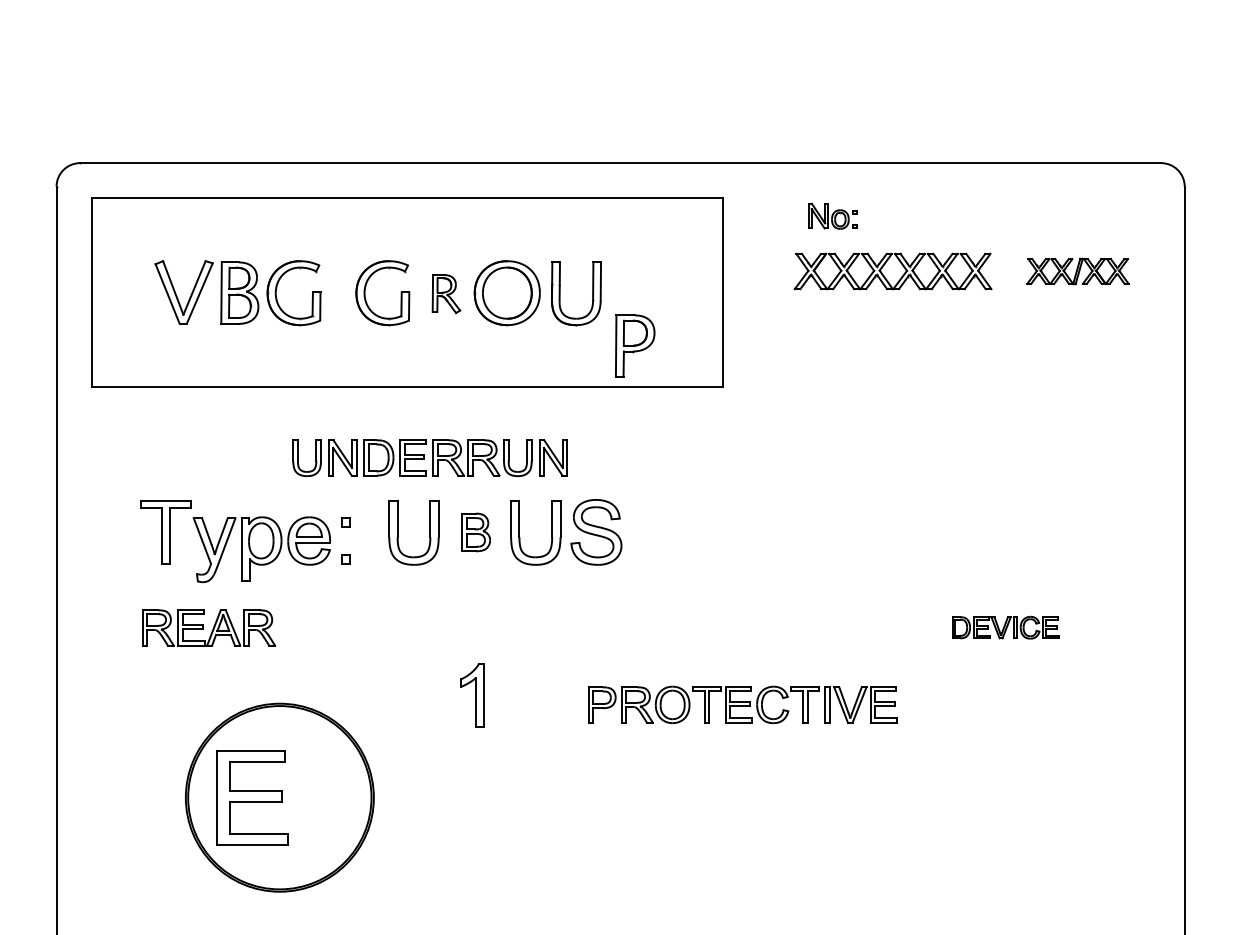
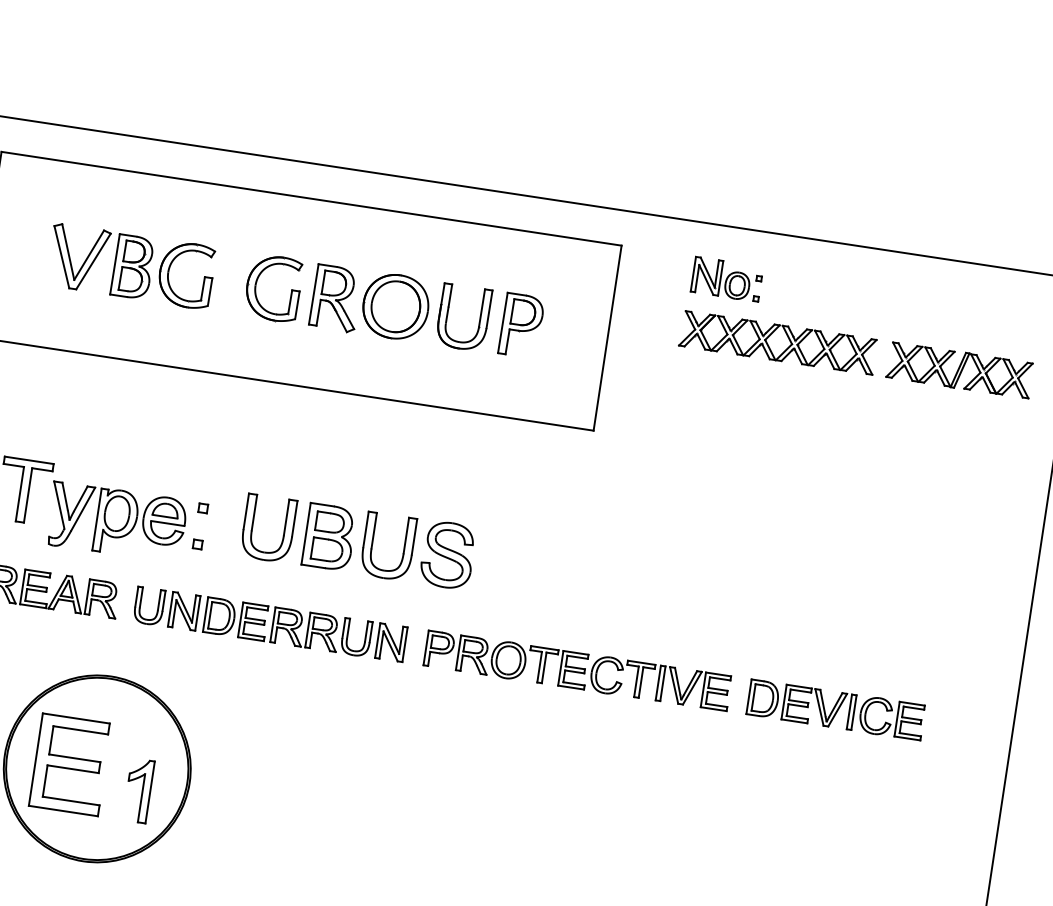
part: (832, 216) -> (726, 279), size x1.43
part: (1077, 271) -> (959, 370), size x1.43
part: (446, 293) -> (336, 298), size x1.67
part: (635, 345) -> (521, 325), moved
part: (429, 457) -> (269, 623), moved
part: (475, 532) -> (329, 537), size x1.67
part: (1005, 627) -> (835, 709), size x1.67
part: (472, 695) -> (138, 791), moved
part: (742, 704) -> (577, 670), moved

